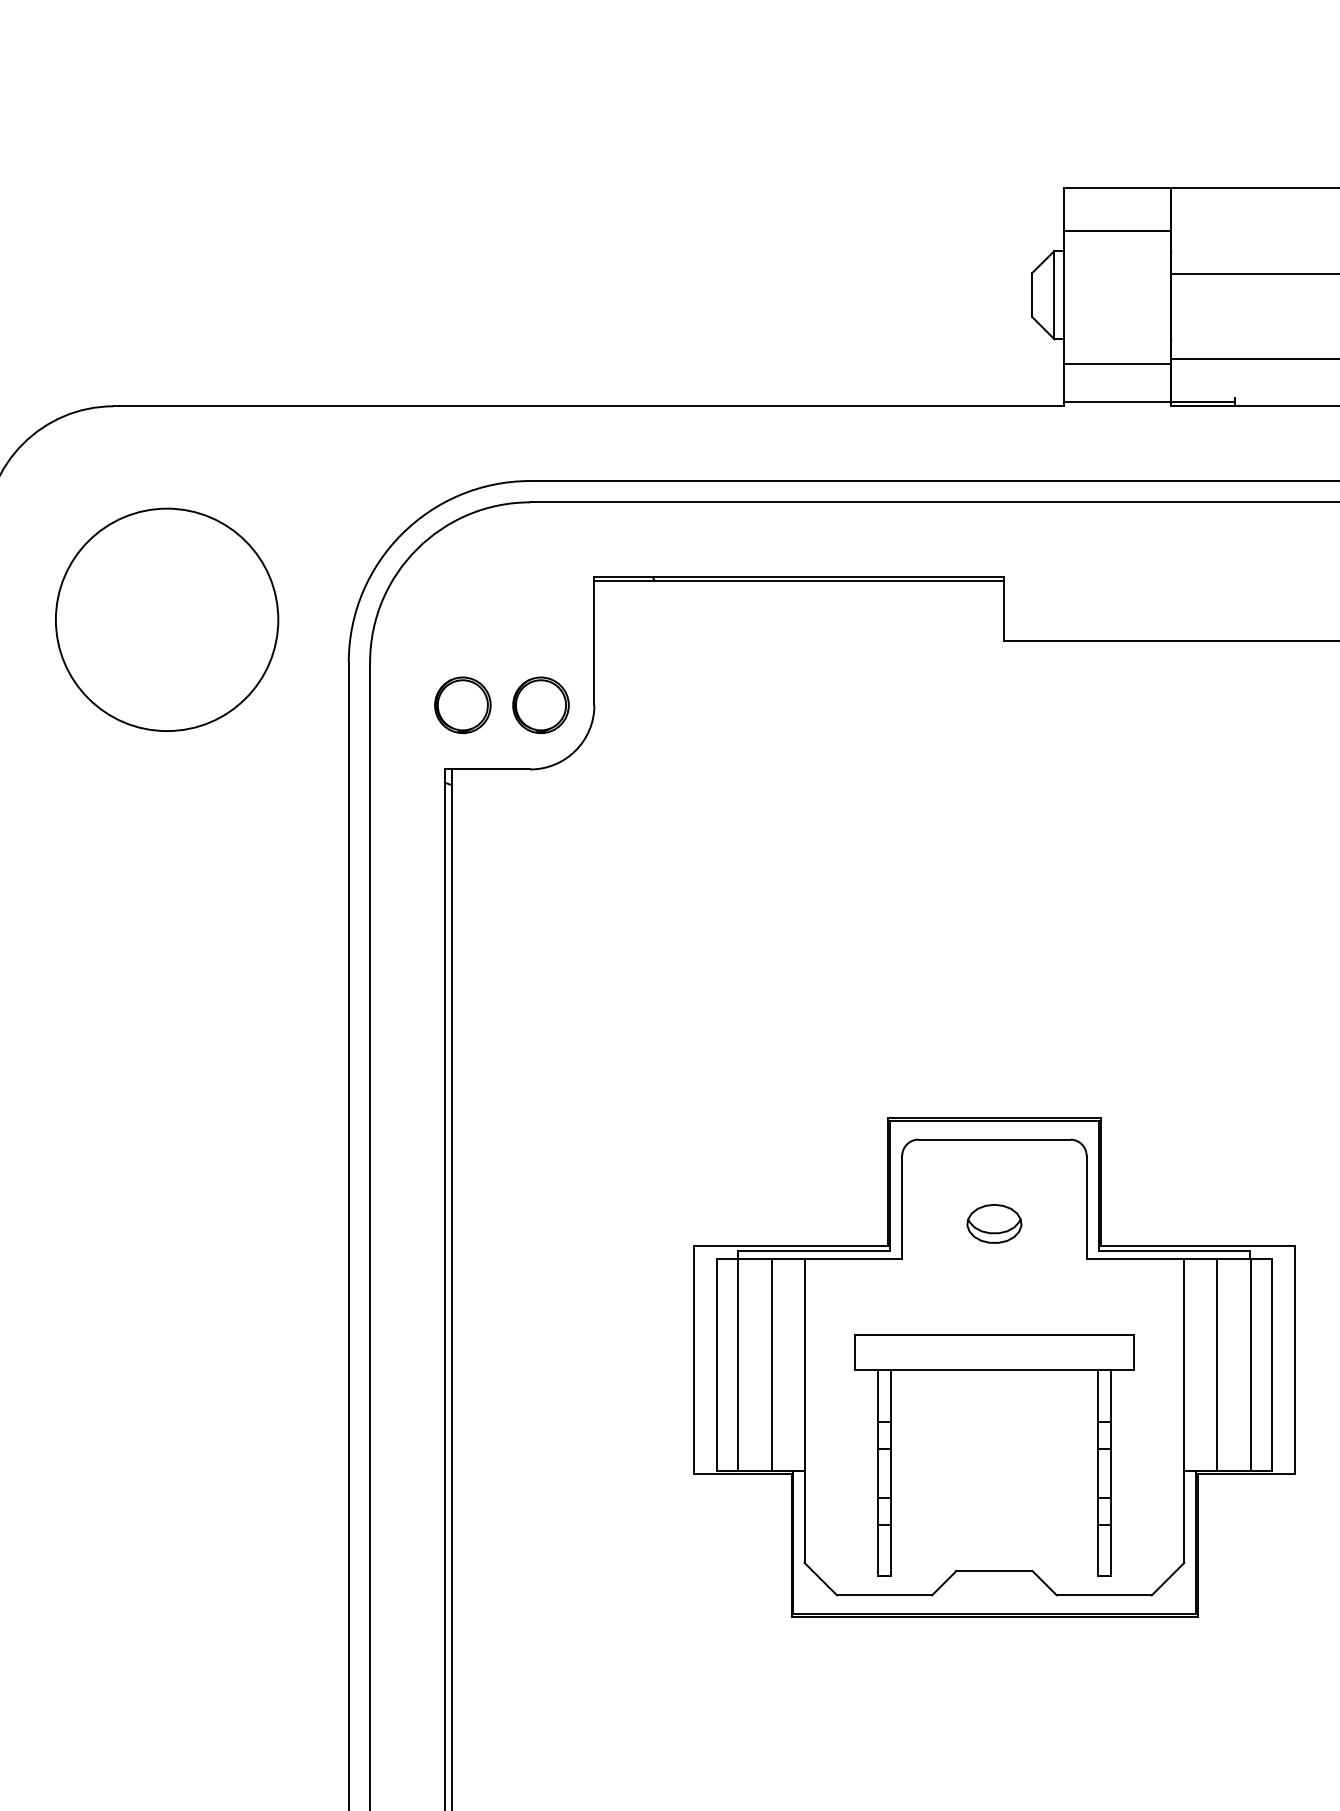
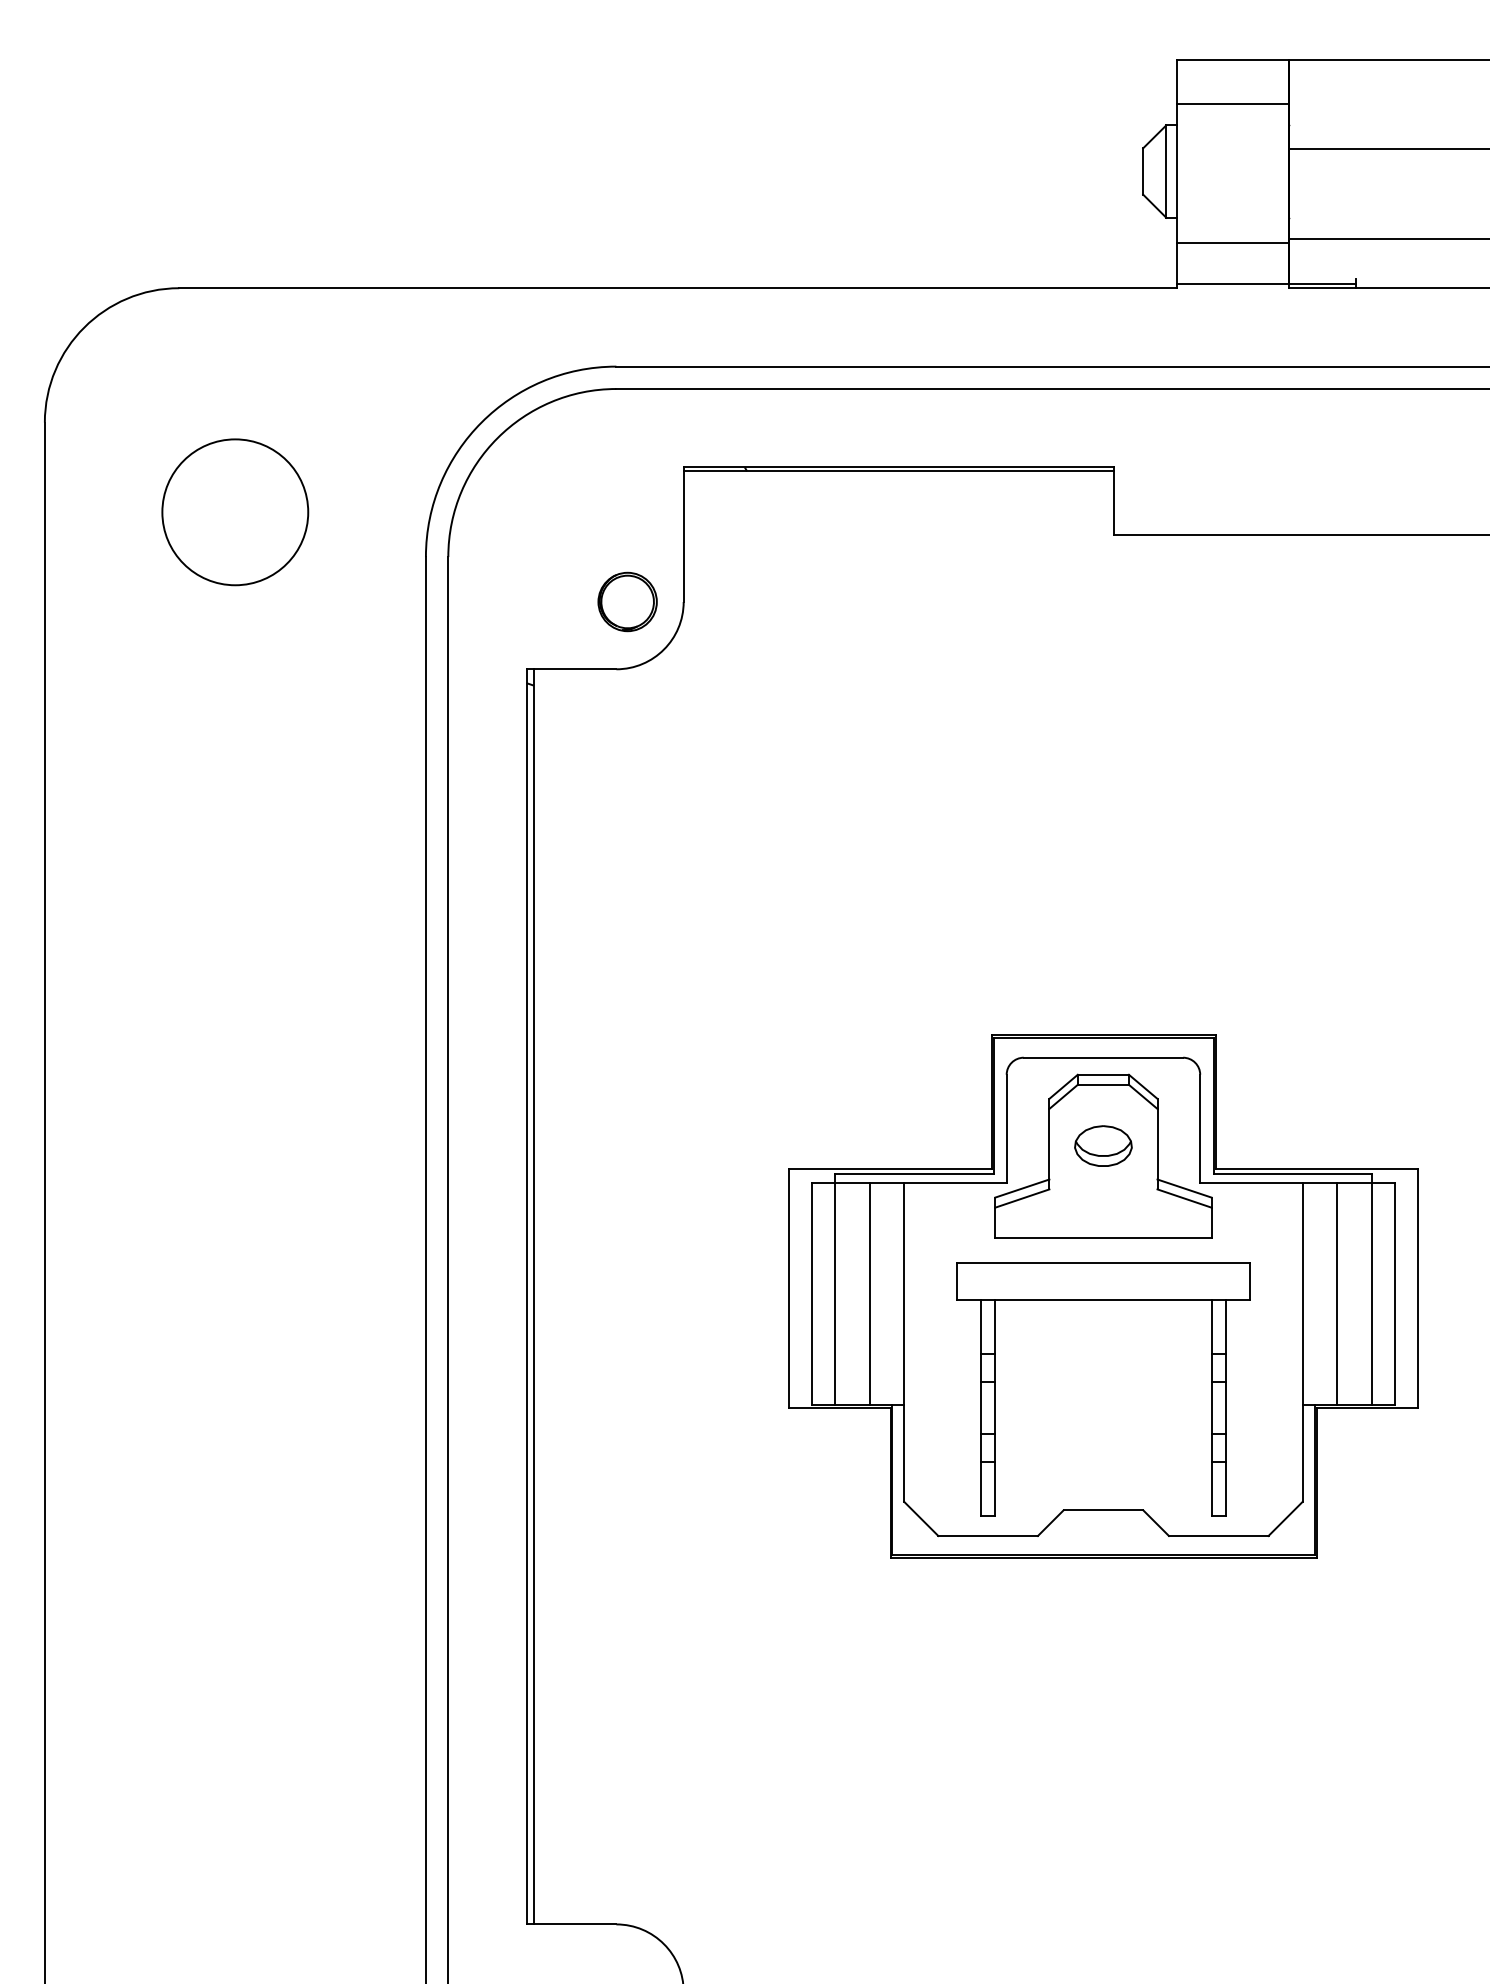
circle: (167, 620) -> (235, 512), size x0.62
part: (462, 704) -> (545, 601), removed
part: (994, 1232) -> (1103, 1155), added

